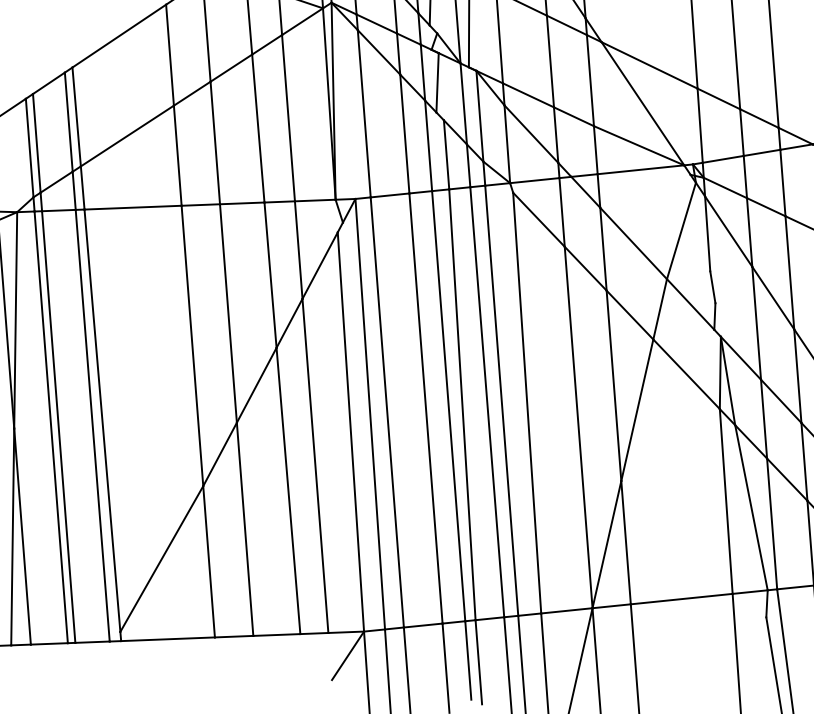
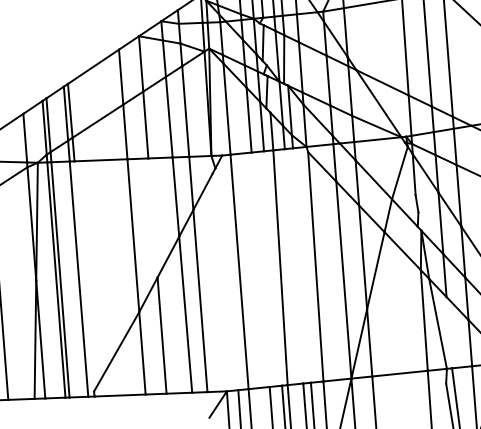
line: (227, 312) -> (152, 217), removed
line: (500, 400) -> (301, 265), removed
line: (486, 402) -> (293, 266), removed
line: (449, 406) -> (273, 268), removed
line: (425, 408) -> (260, 269), removed
line: (370, 413) -> (230, 272), removed
line: (102, 420) -> (84, 276), removed
line: (350, 431) -> (219, 282), removed
line: (772, 523) -> (449, 332), removed

